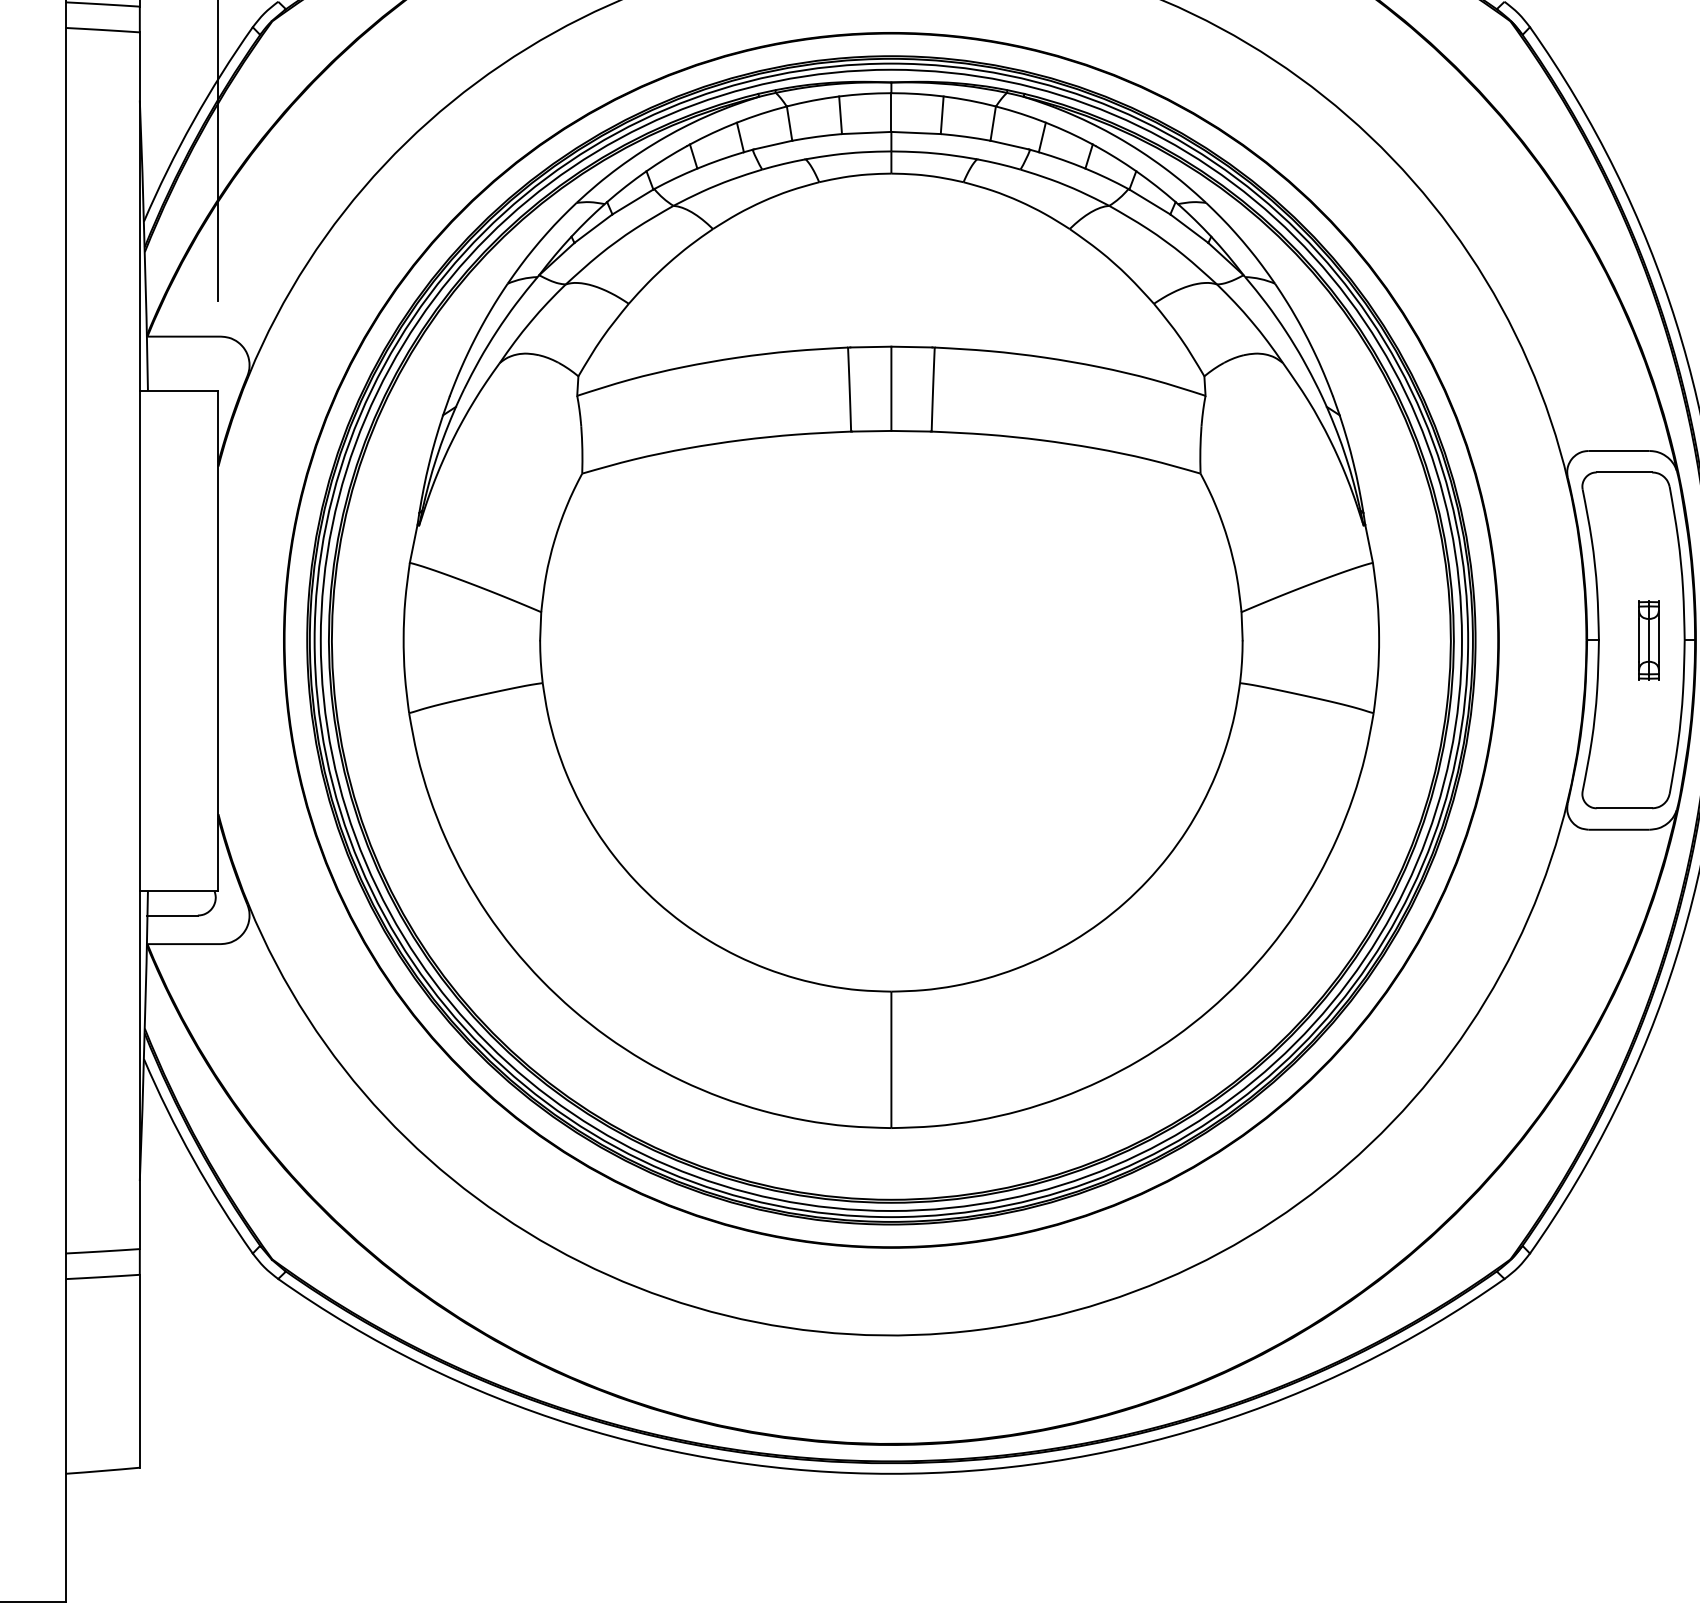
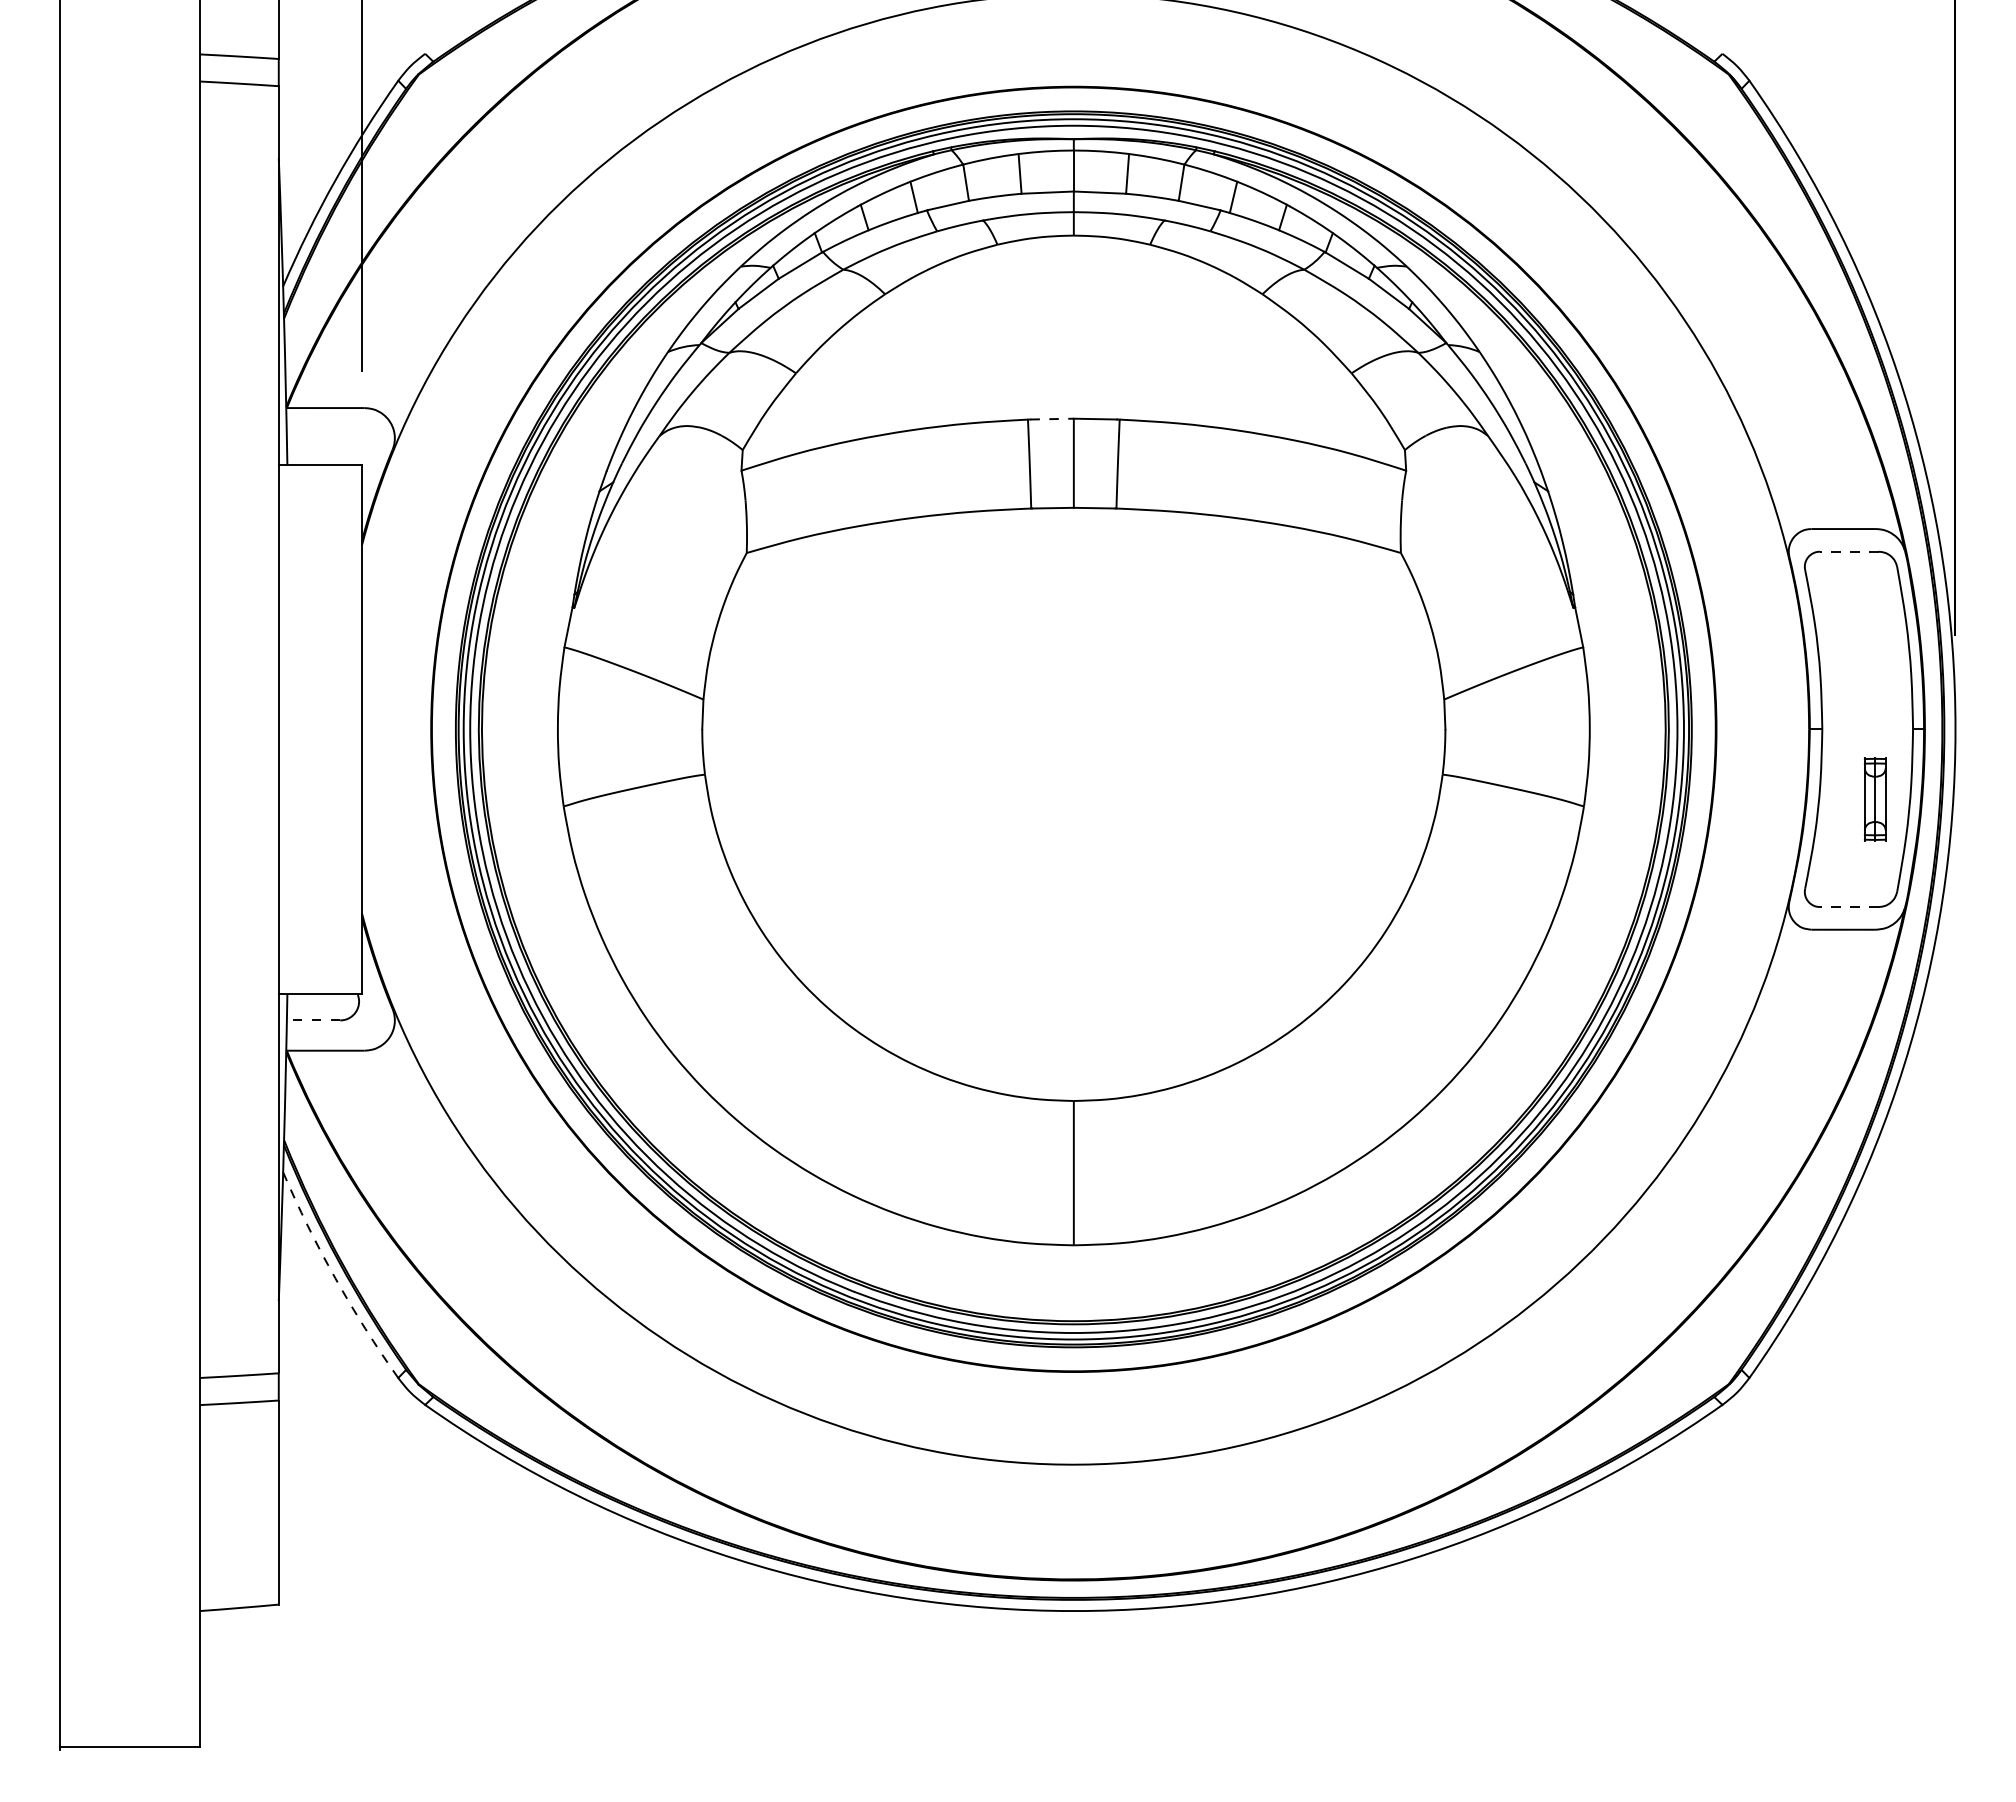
line: (871, 347) -> (1052, 419), solid -> dashed
line: (1623, 472) -> (1848, 551), solid -> dashed
part: (1649, 640) -> (1875, 799), moved
line: (1623, 808) -> (1848, 907), solid -> dashed
line: (172, 915) -> (313, 1020), solid -> dashed
arc: (193, 1159) -> (335, 1278), solid -> dashed

